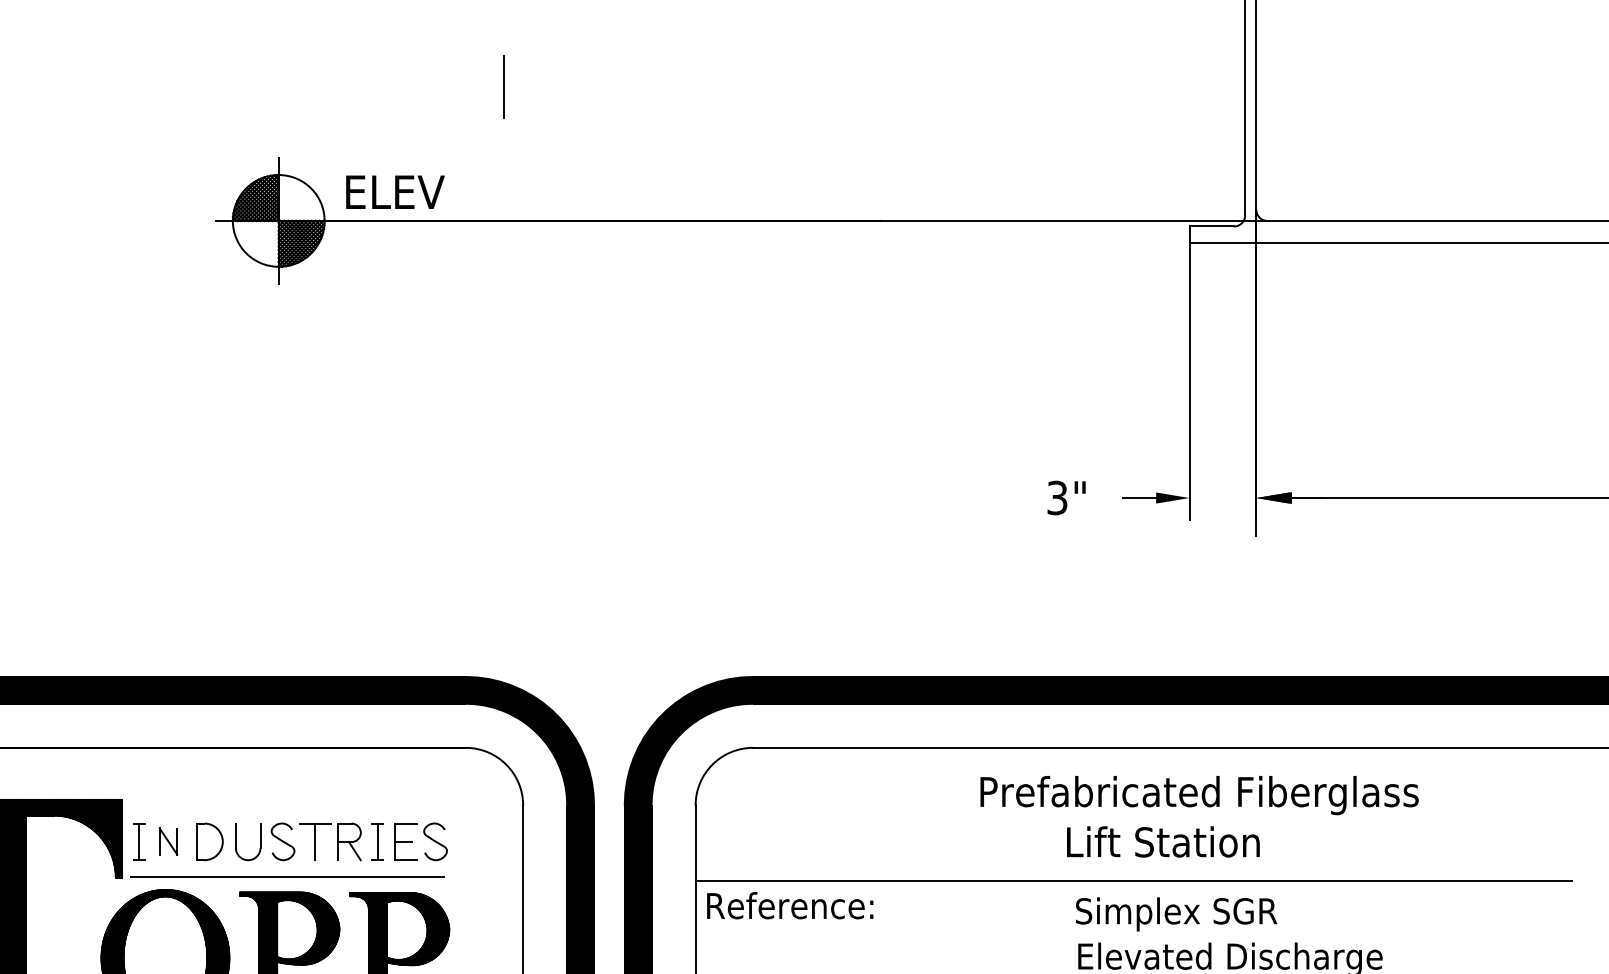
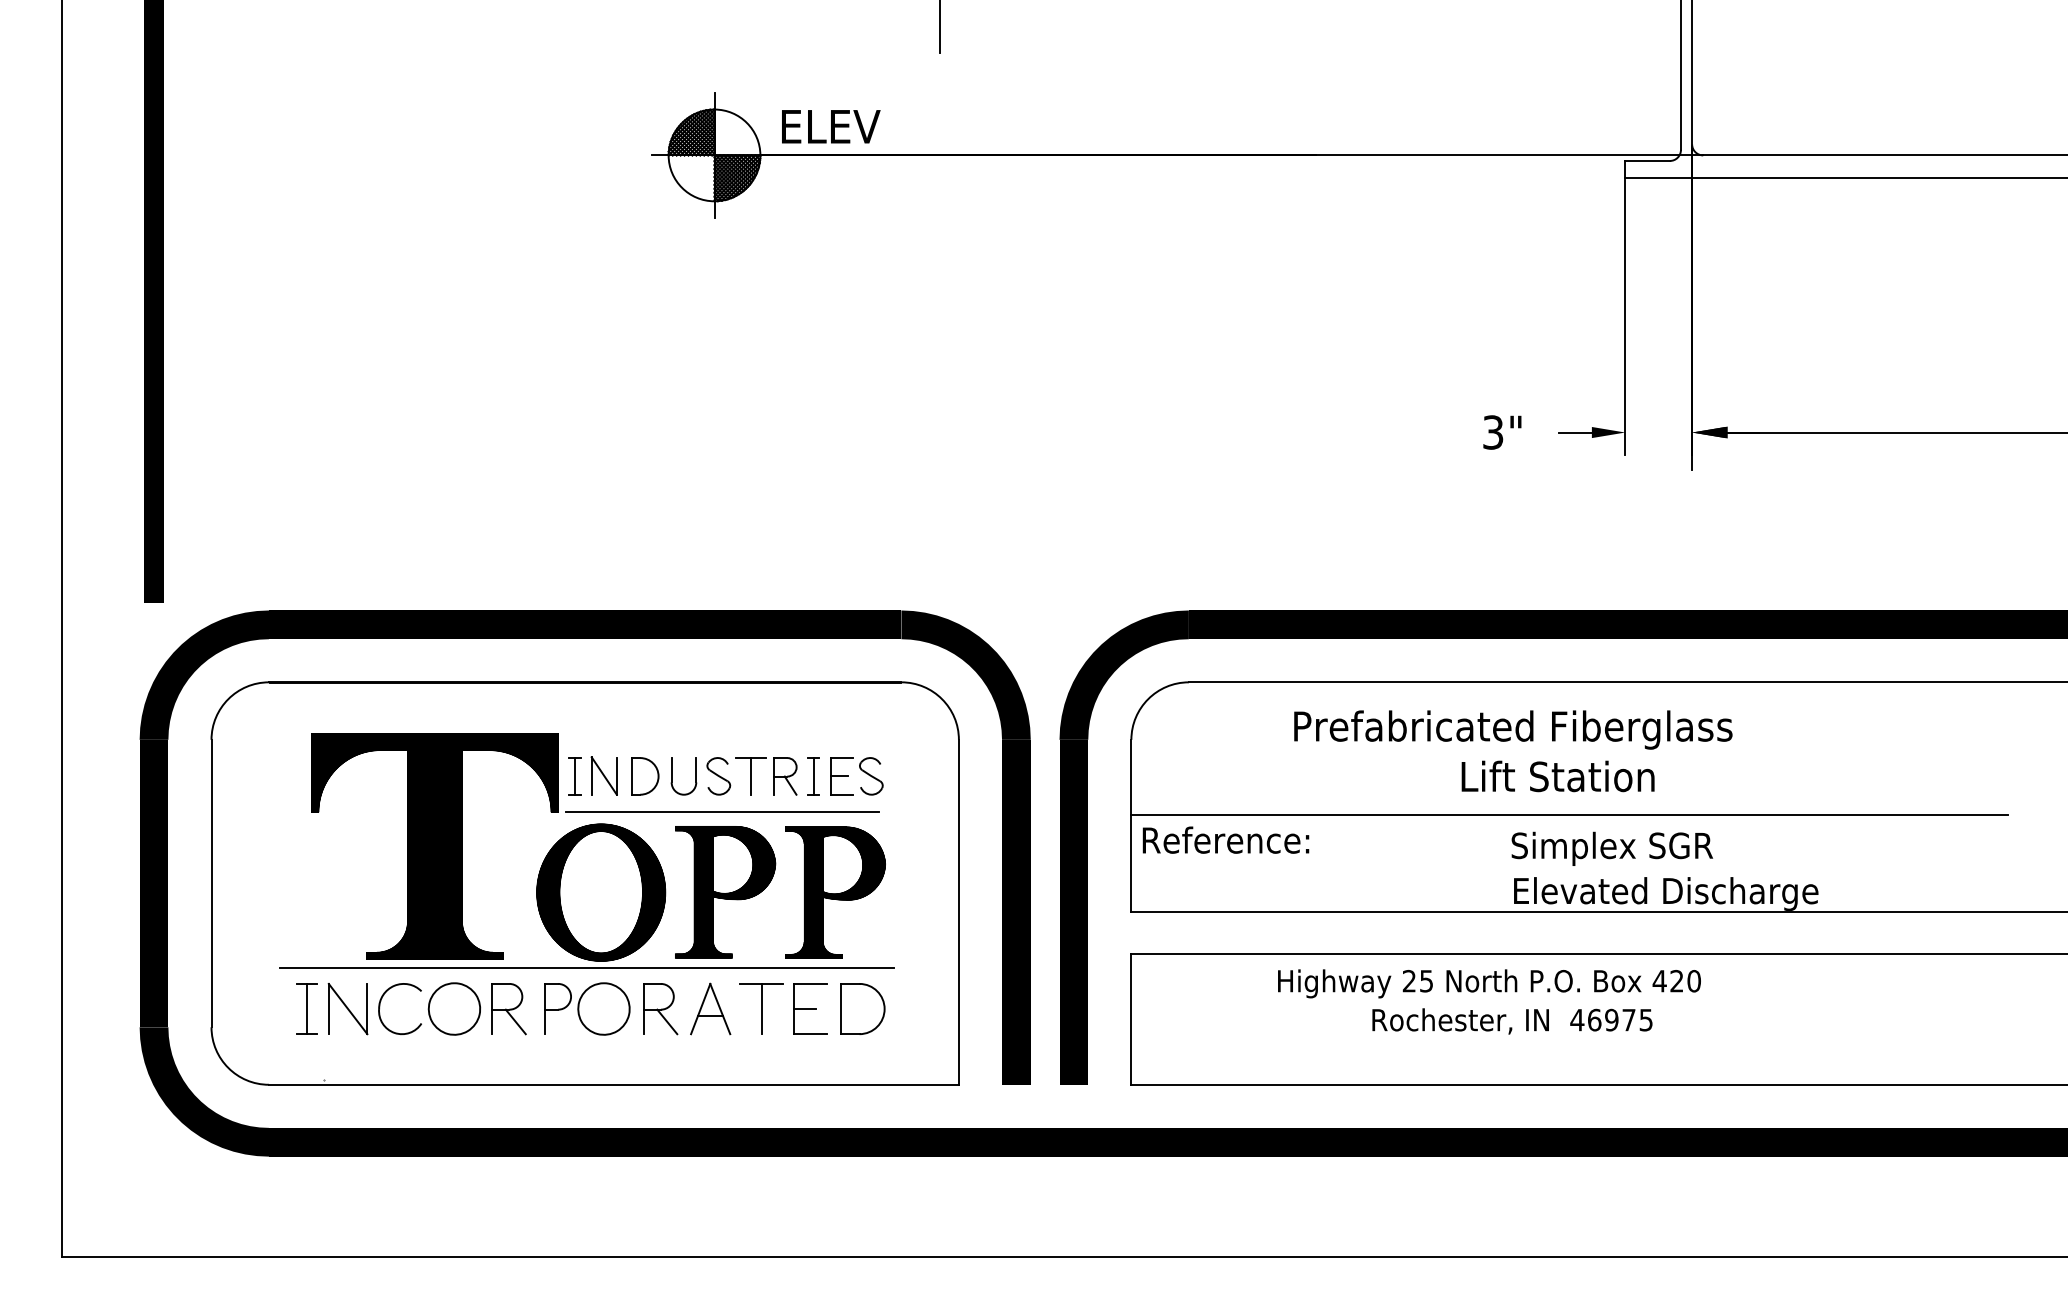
text: (1199, 795) -> (1513, 729), moved
part: (167, 841) -> (603, 775), size x1.43
text: (1162, 842) -> (1557, 776), moved

